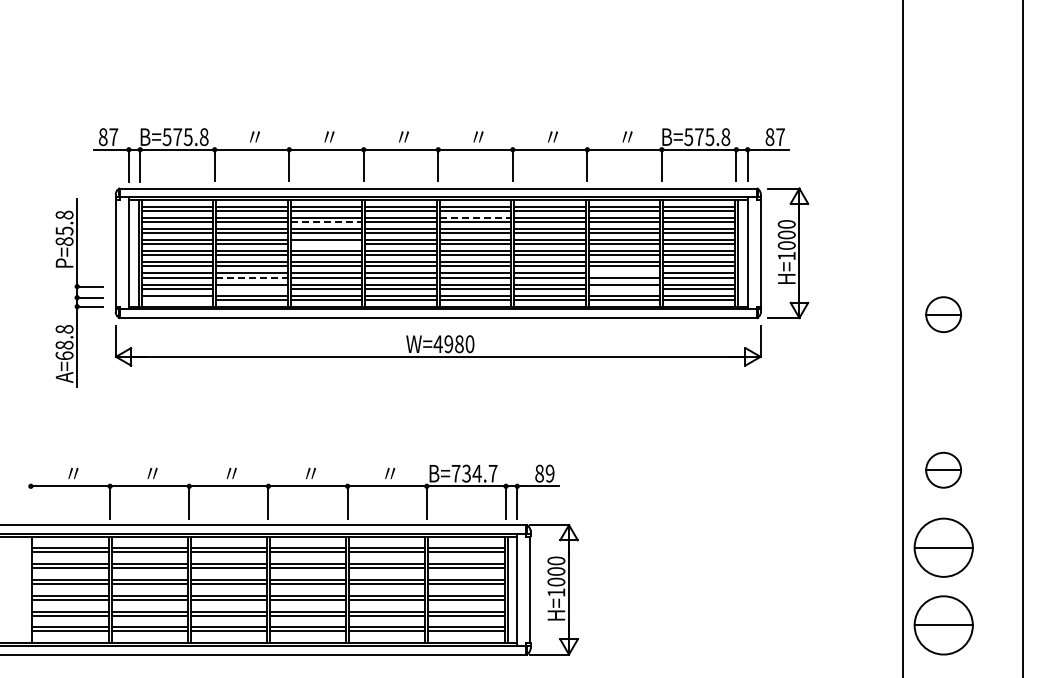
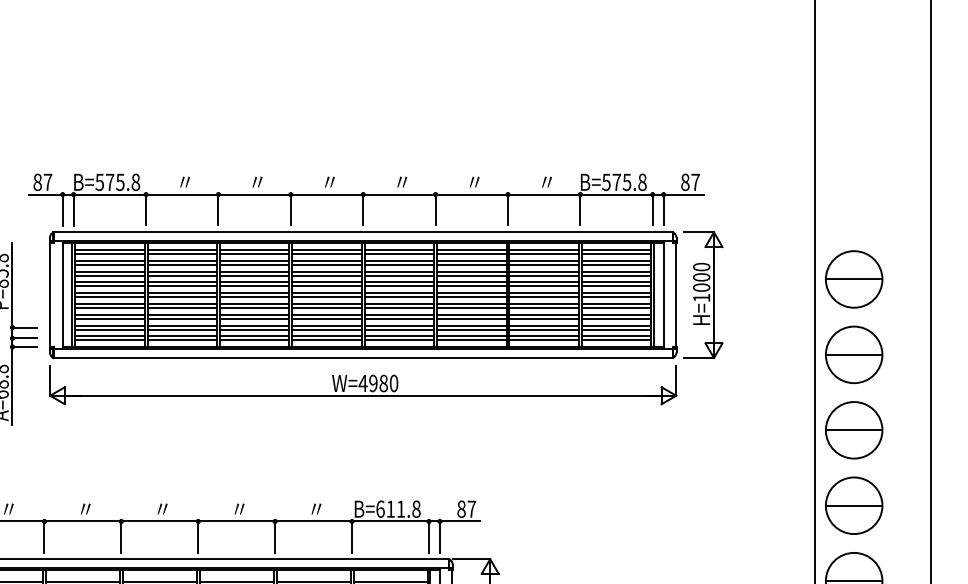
line: (475, 217) -> (399, 260), dashed -> solid
line: (326, 222) -> (254, 265), dashed -> solid
part: (943, 237) -> (853, 279), added
line: (326, 244) -> (254, 286), added
line: (624, 273) -> (544, 314), added
line: (252, 277) -> (182, 318), dashed -> solid
line: (251, 288) -> (181, 329), added
line: (624, 288) -> (544, 329), added
line: (177, 299) -> (109, 340), added
part: (943, 314) -> (853, 354), size x1.67
part: (943, 392) -> (853, 430), added
part: (943, 470) -> (853, 506), size x1.67
text: (474, 473) -> (398, 509), B=734.7 -> B=611.8
text: (549, 473) -> (471, 509), 89 -> 87

